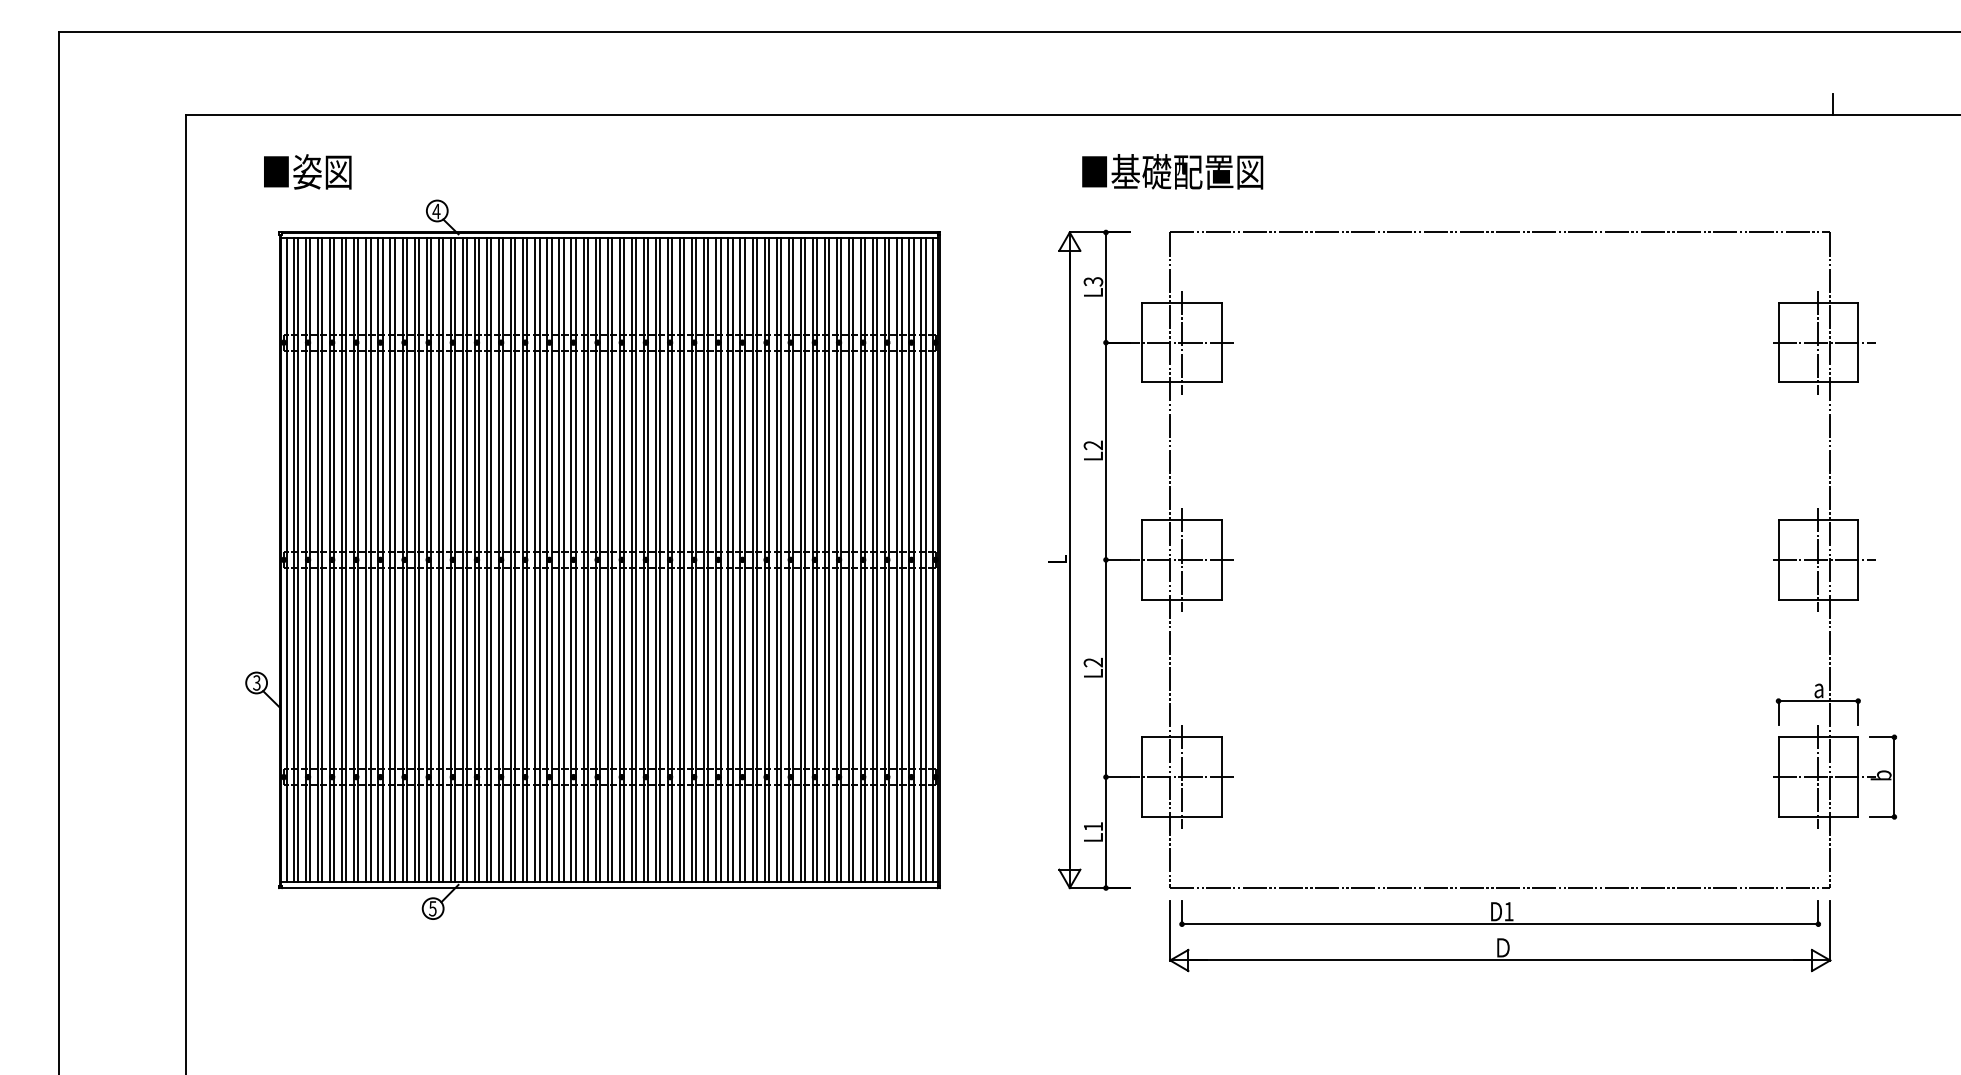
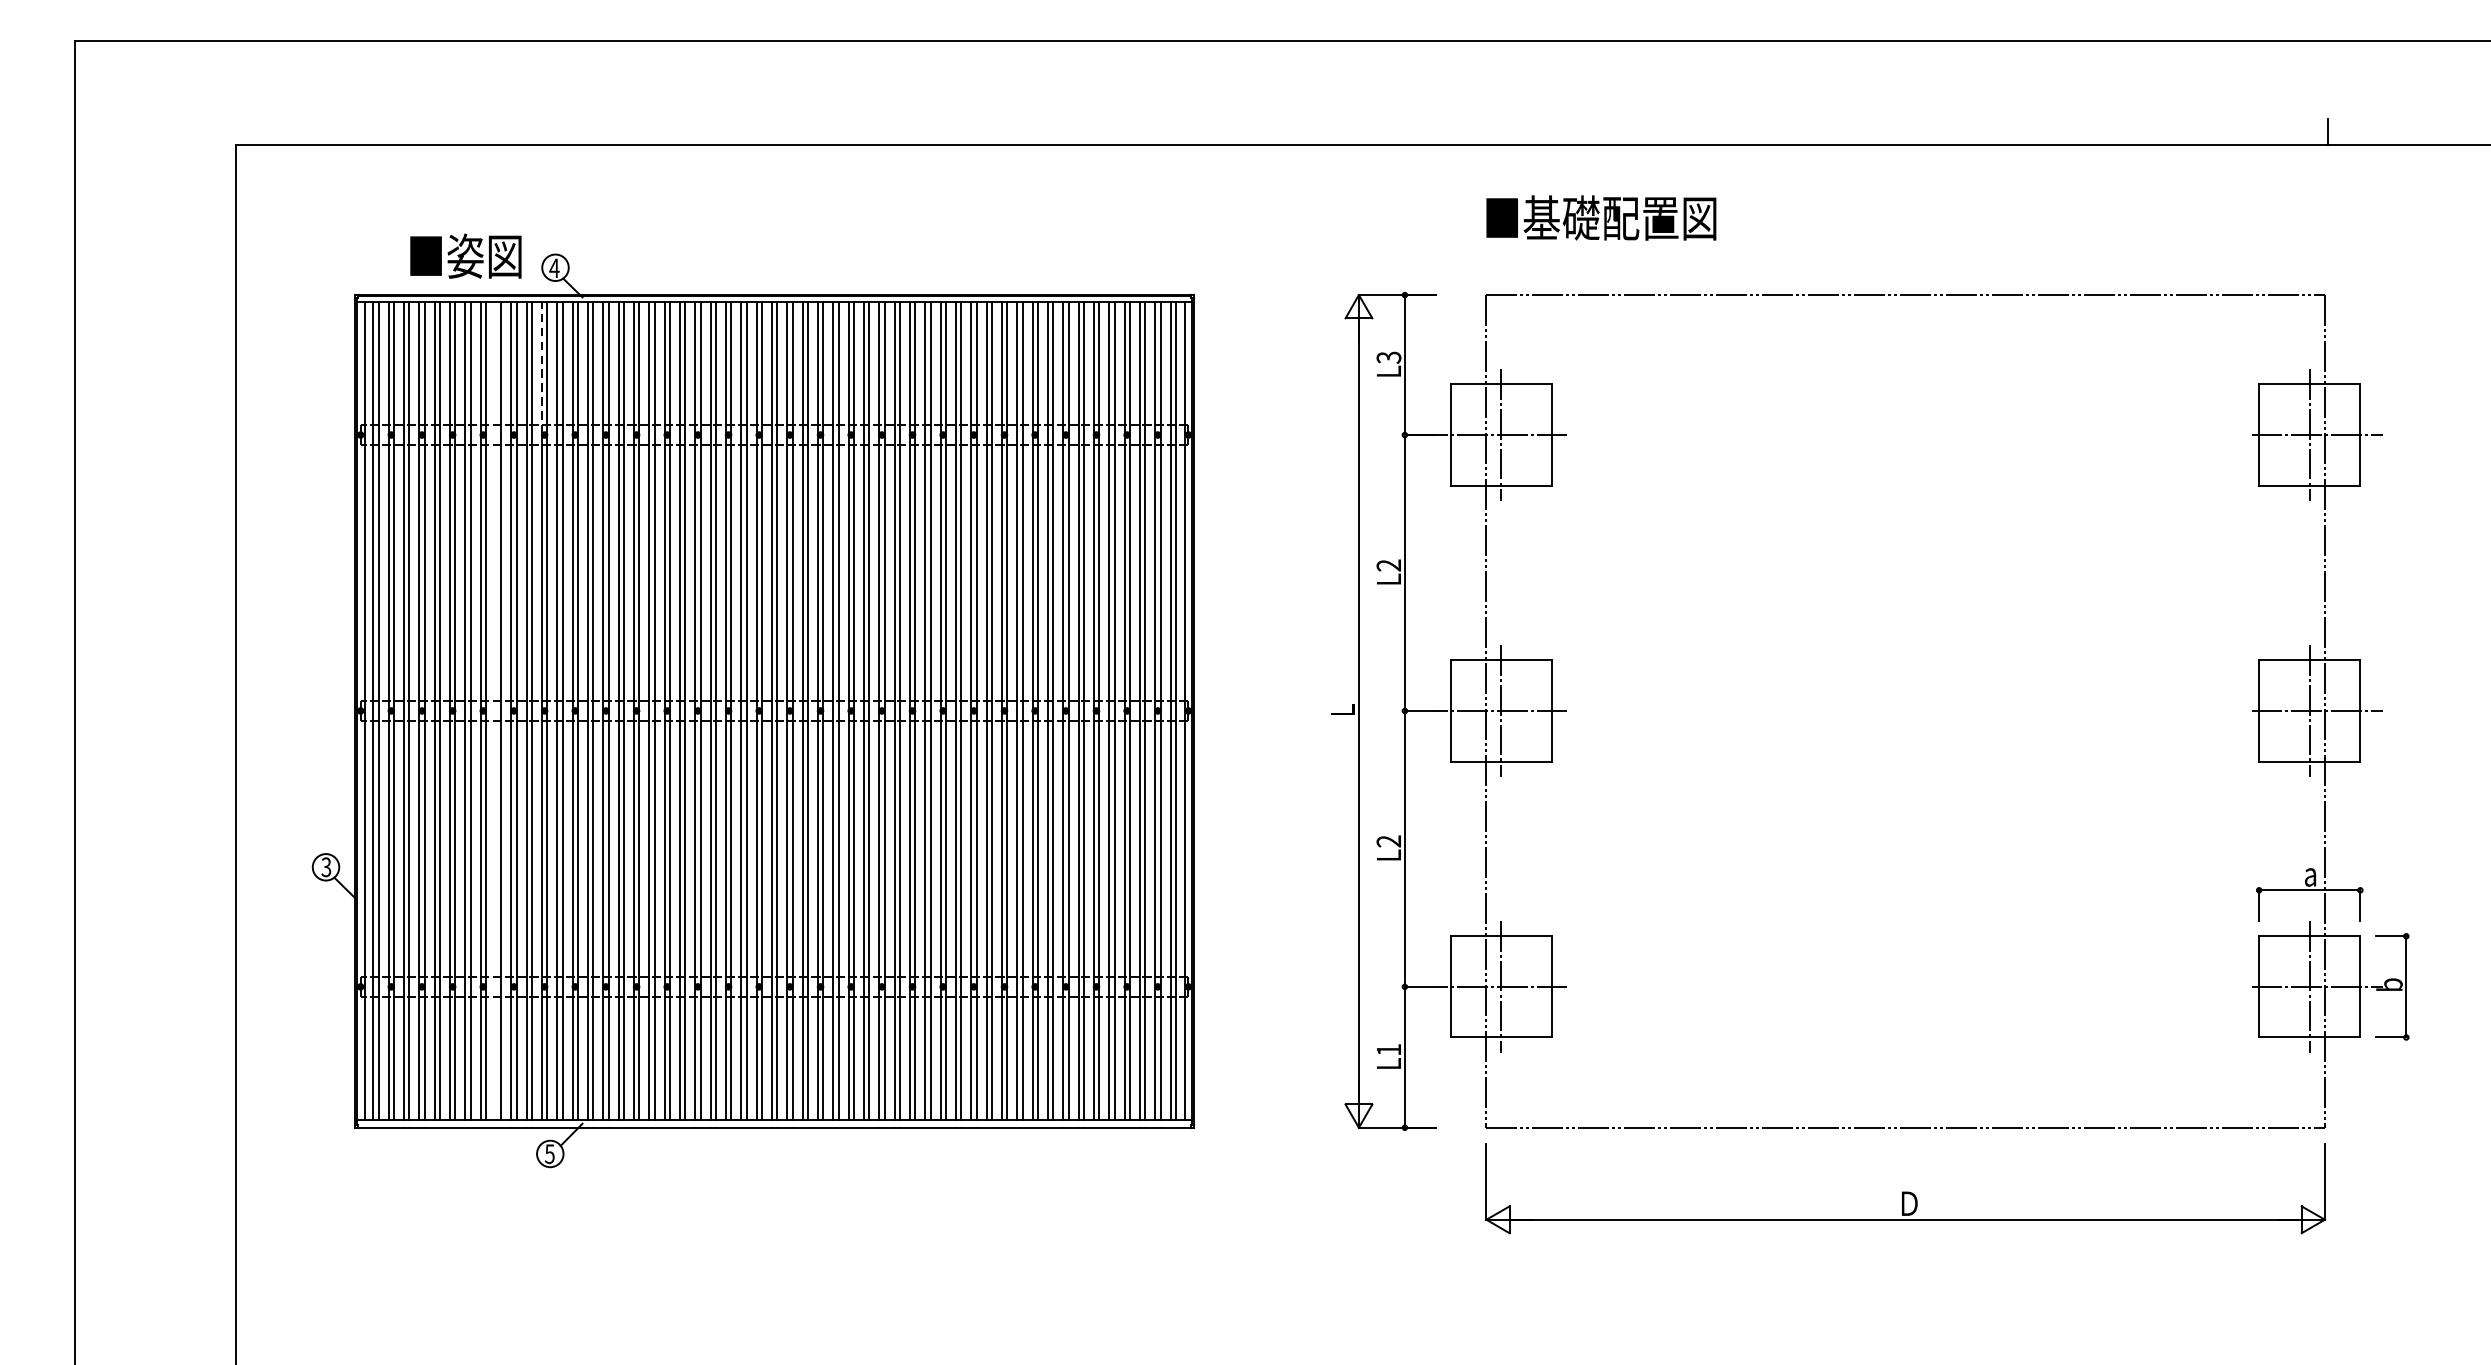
text: (307, 171) -> (465, 255), moved
text: (1172, 171) -> (1601, 217), moved
line: (426, 289) -> (541, 367), solid -> dashed
line: (390, 559) -> (496, 710), removed
part: (1499, 913) -> (1904, 1160), removed

